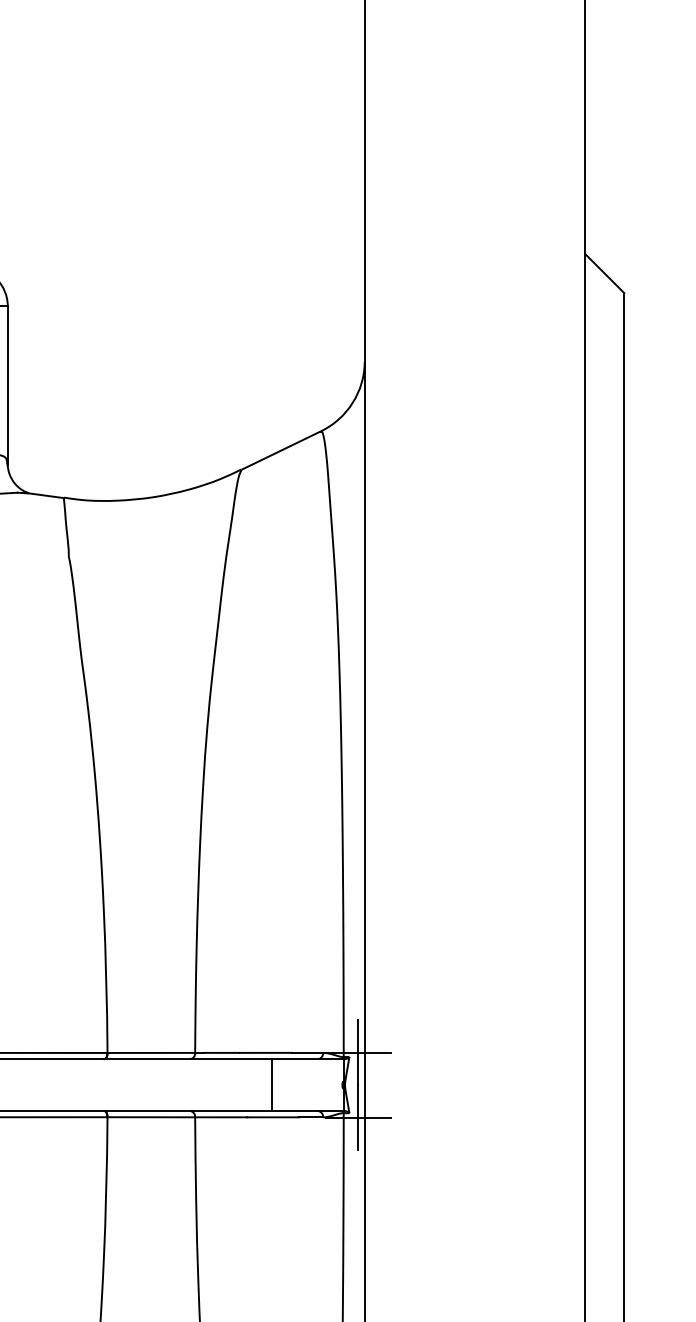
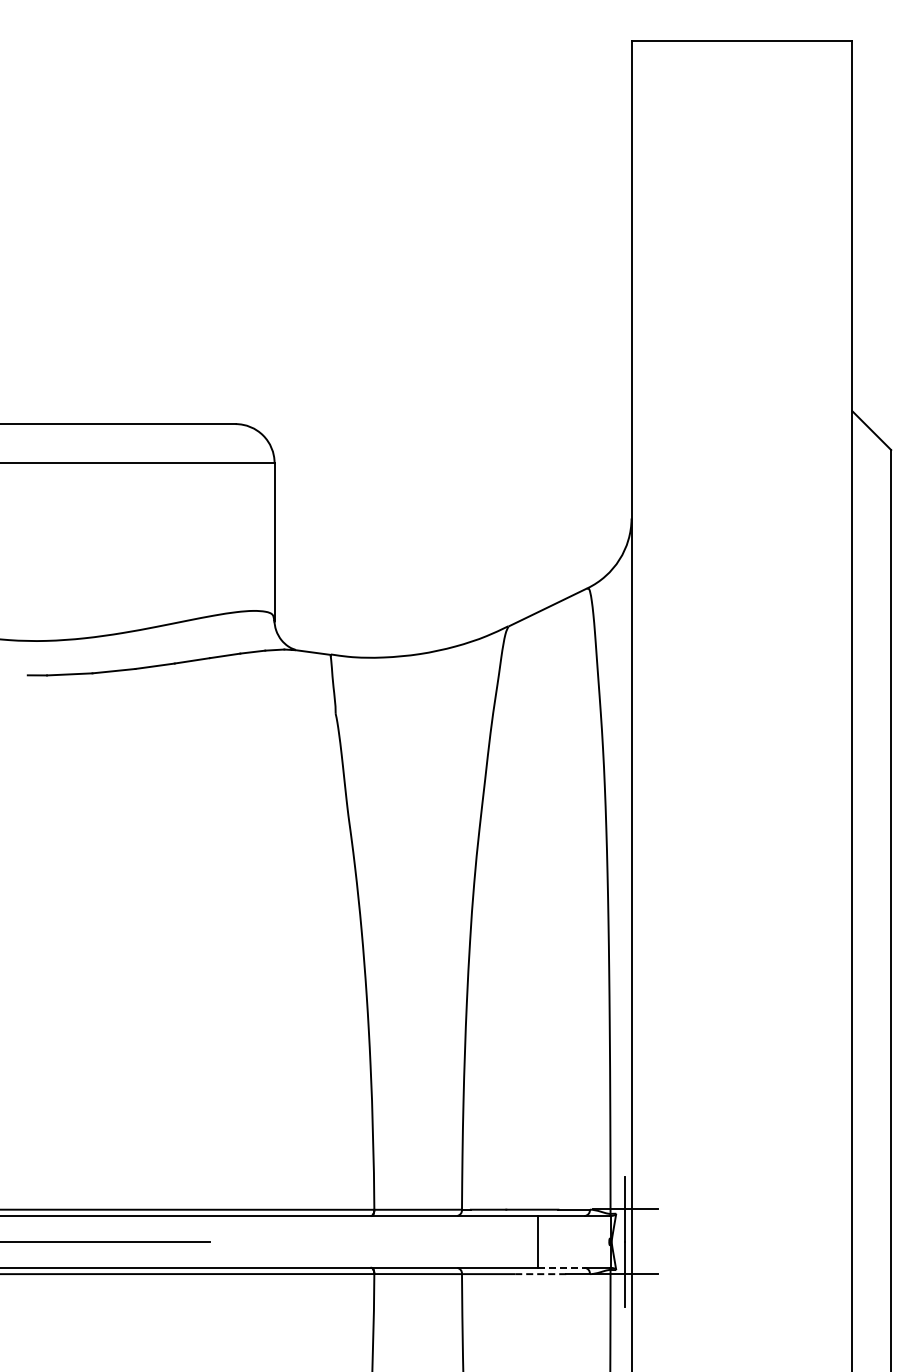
line: (295, 1110) -> (562, 1267), solid -> dashed
line: (272, 1117) -> (539, 1274), solid -> dashed

